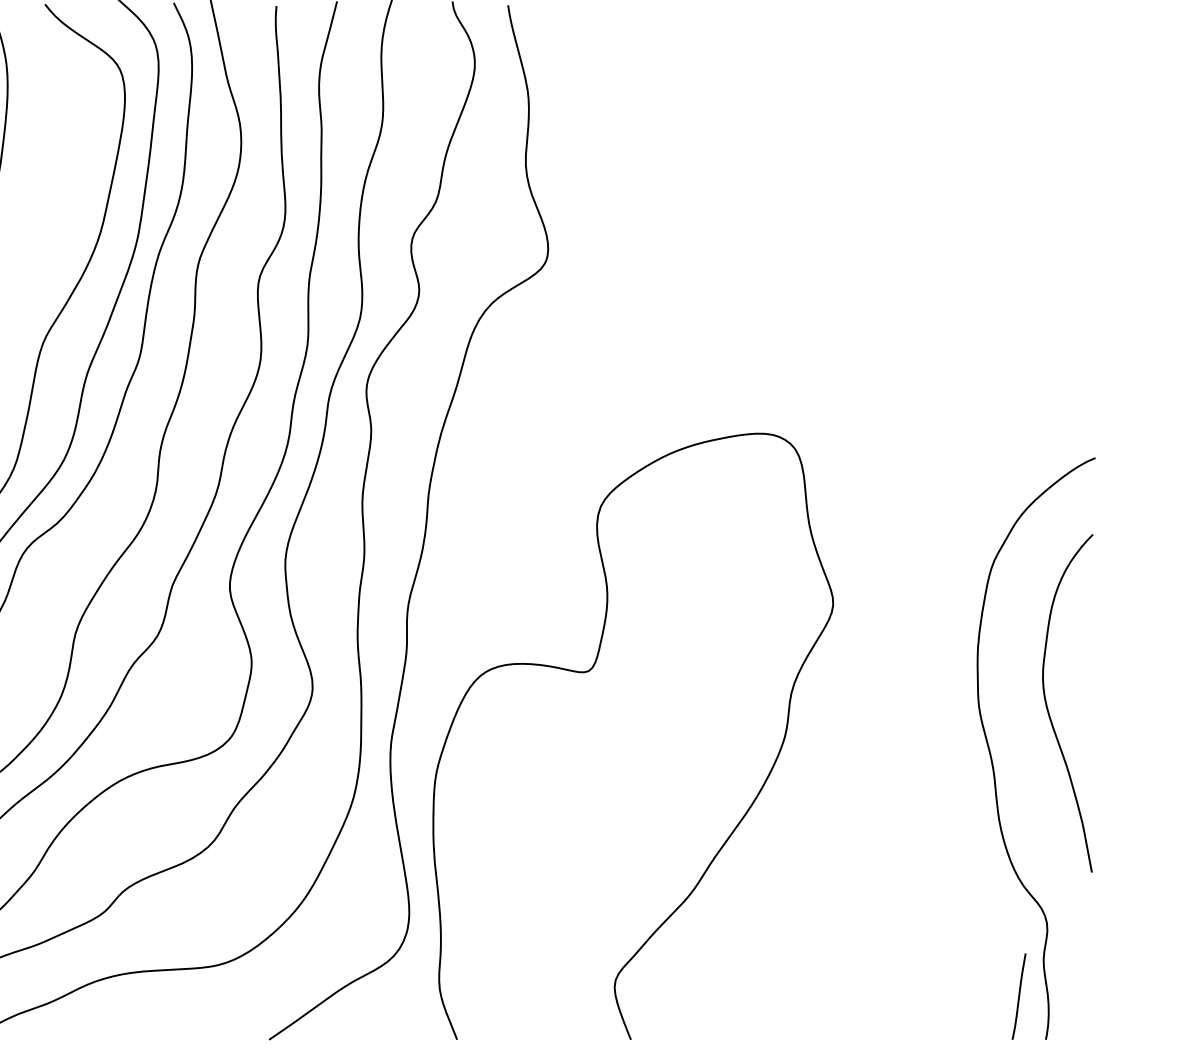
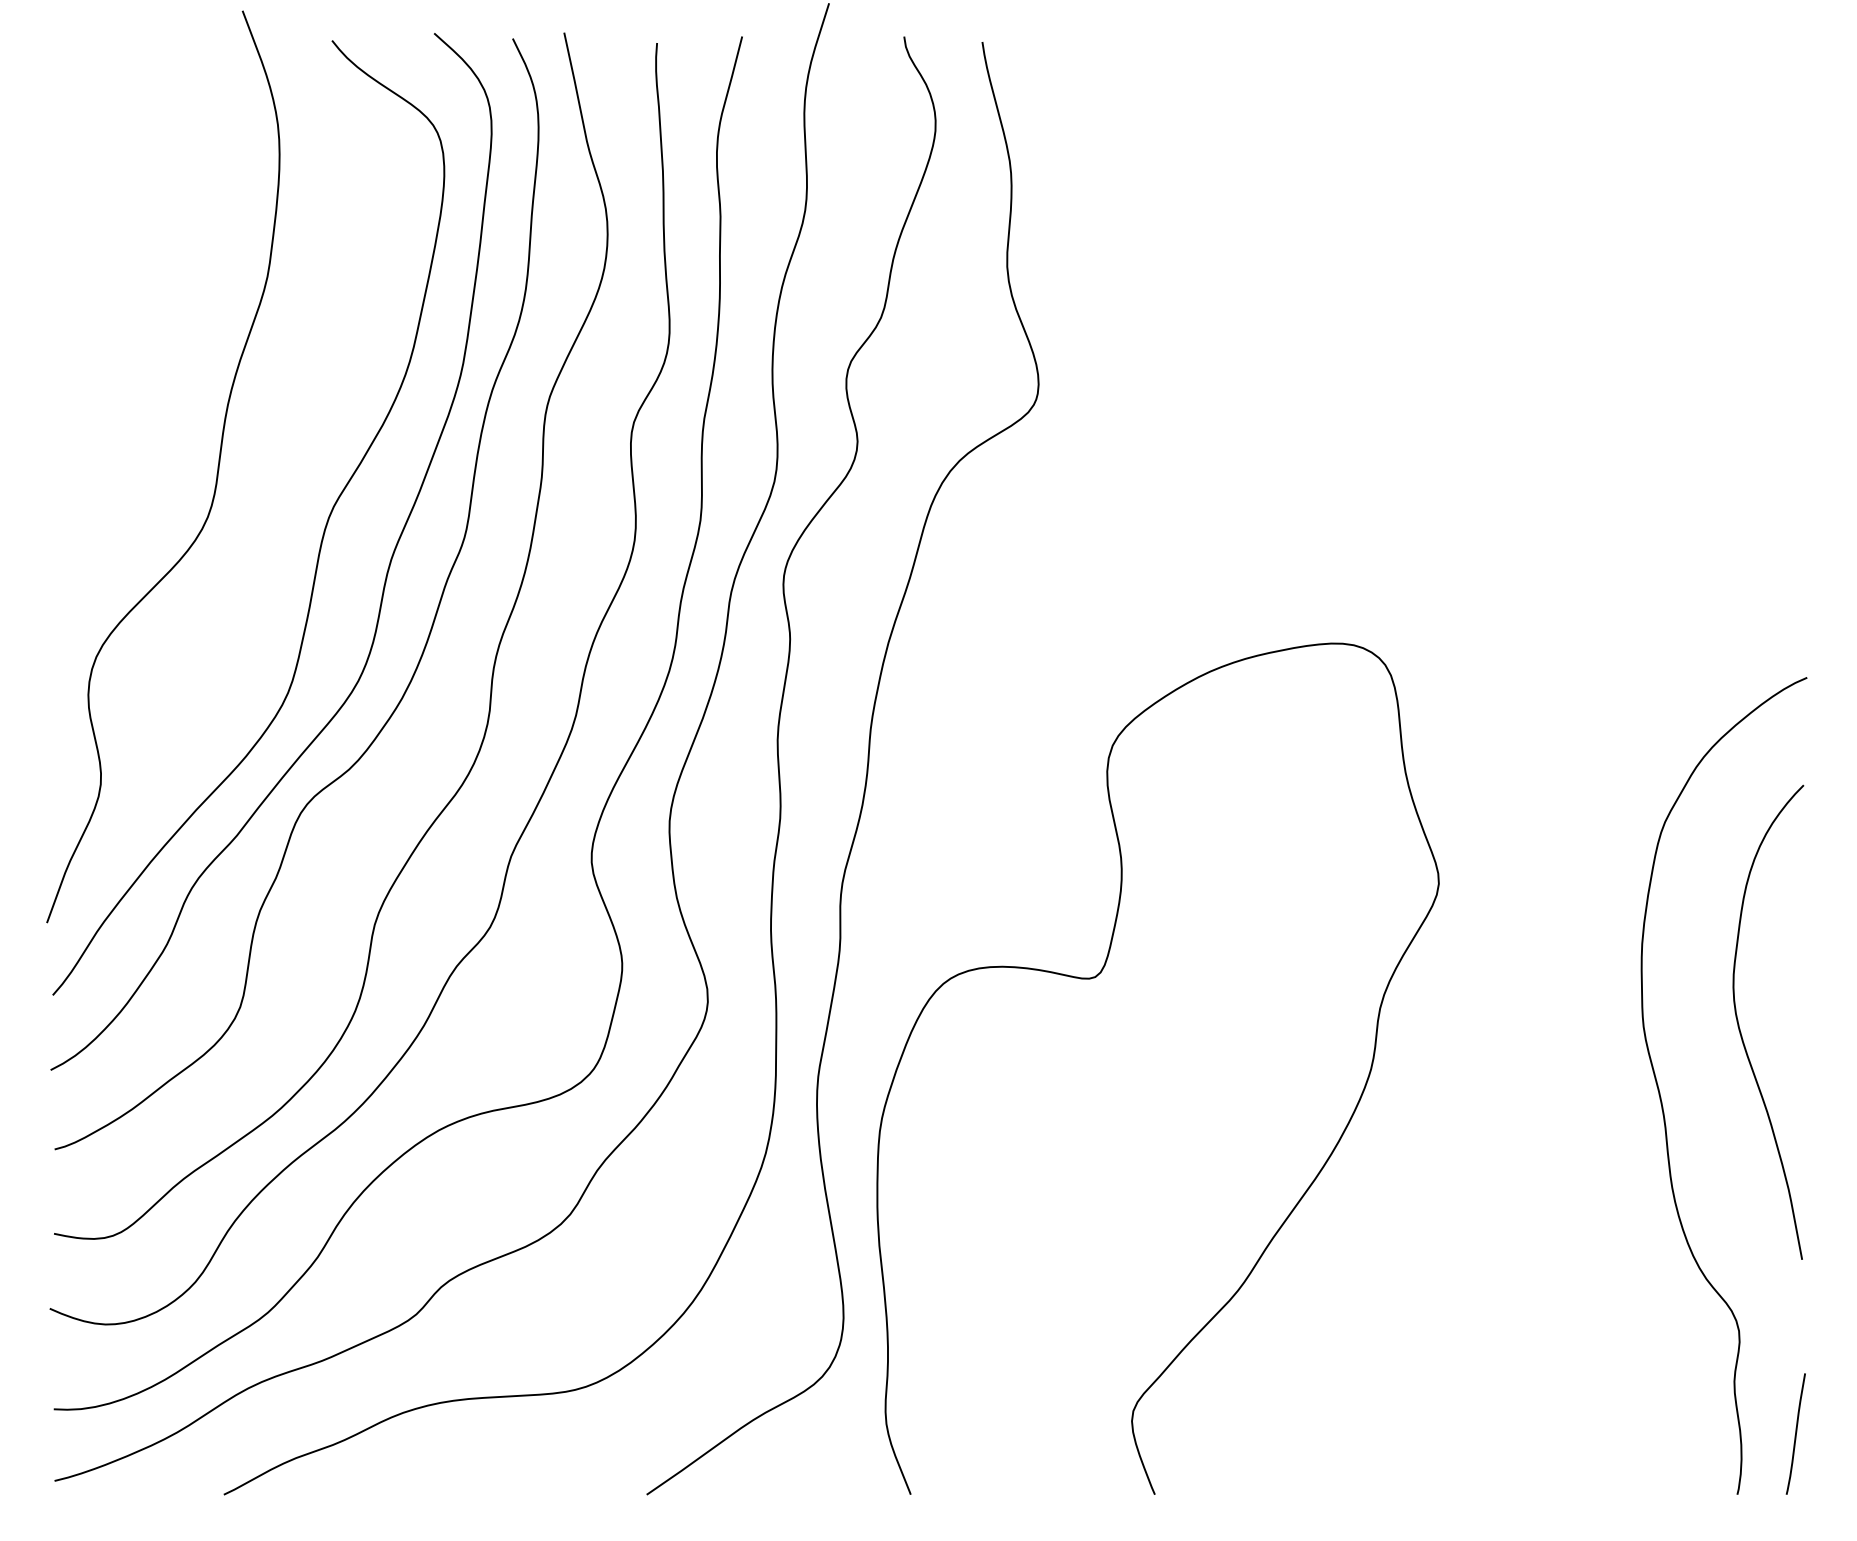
curve: (1018, 996) -> (1795, 1433), moved

